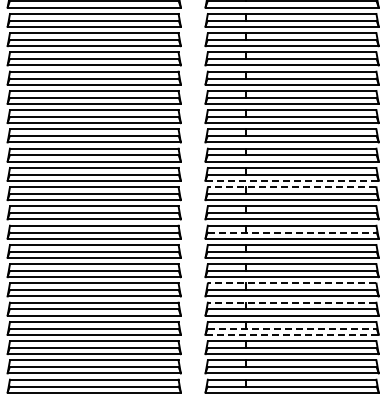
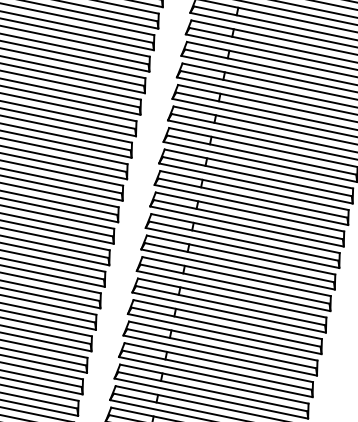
line: (292, 180) -> (256, 183), dashed -> solid
line: (291, 187) -> (253, 190), dashed -> solid
line: (292, 232) -> (244, 241), dashed -> solid
line: (291, 283) -> (231, 297), dashed -> solid
line: (291, 302) -> (227, 319), dashed -> solid
line: (292, 328) -> (222, 348), dashed -> solid
line: (292, 334) -> (220, 355), dashed -> solid

